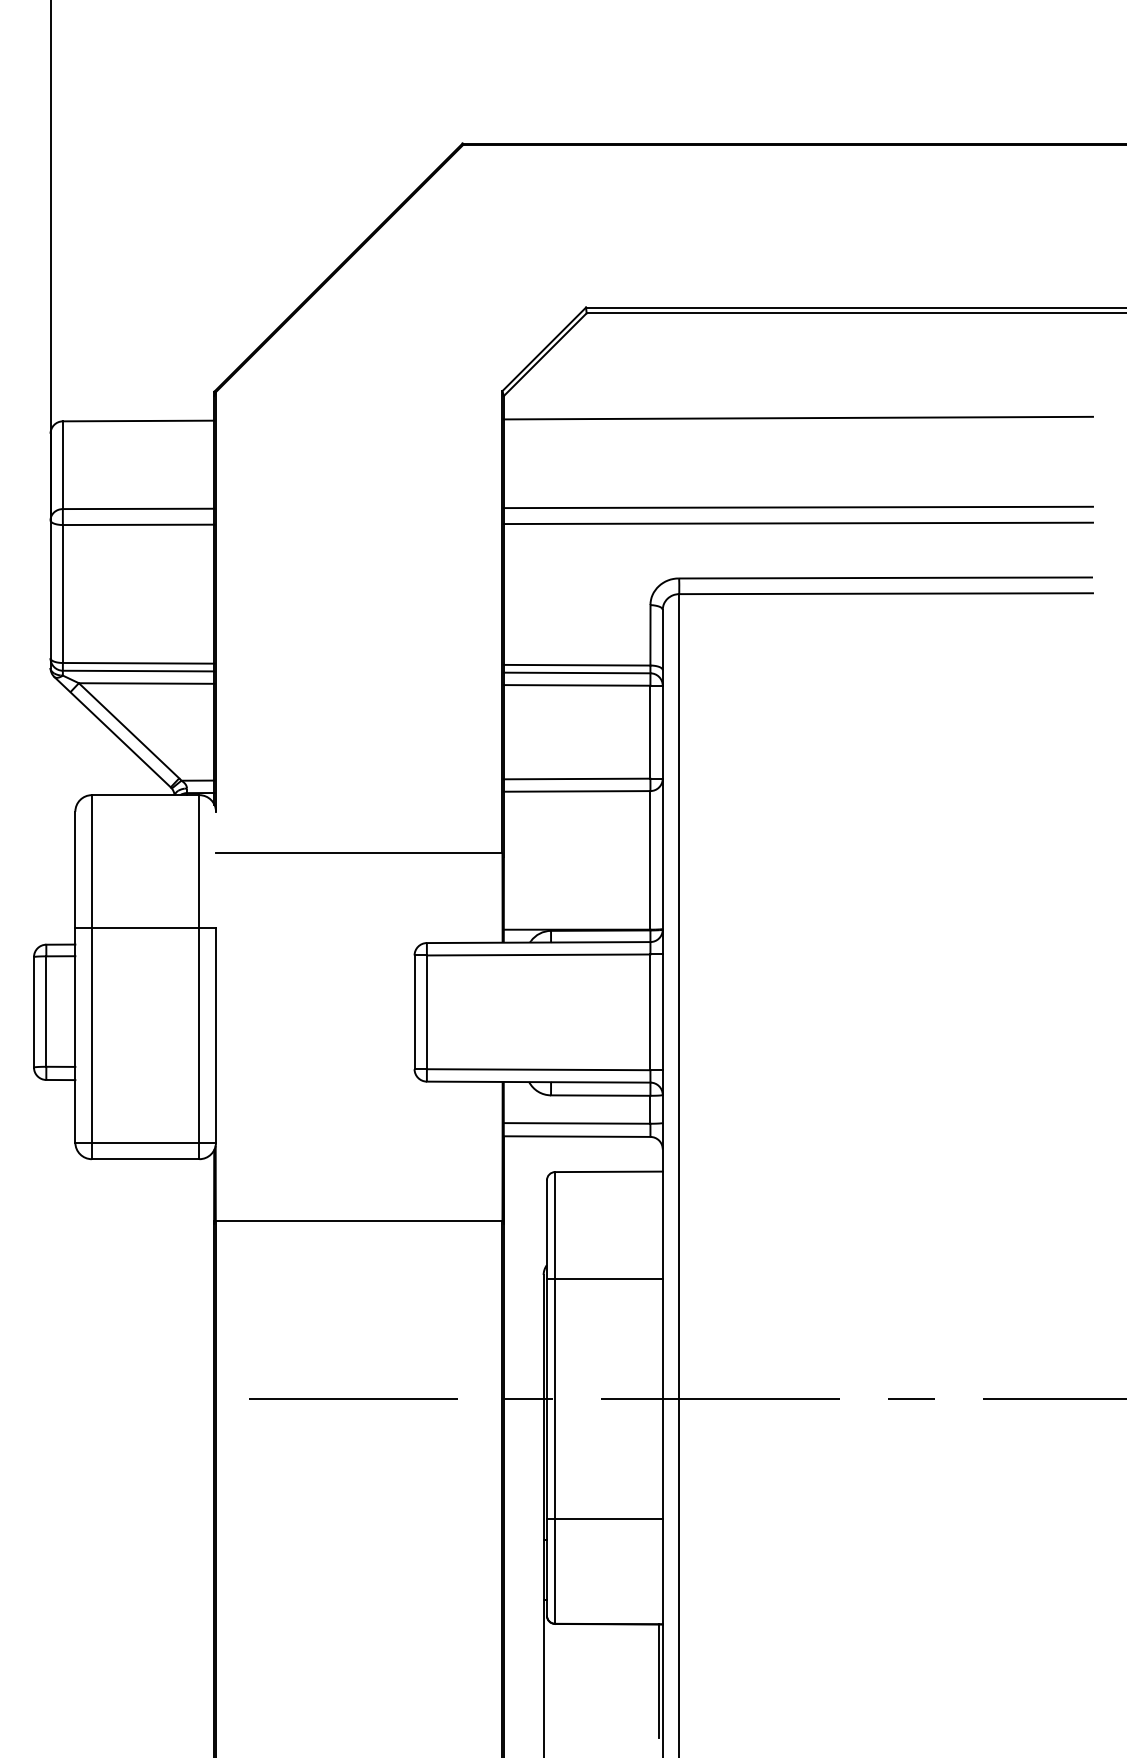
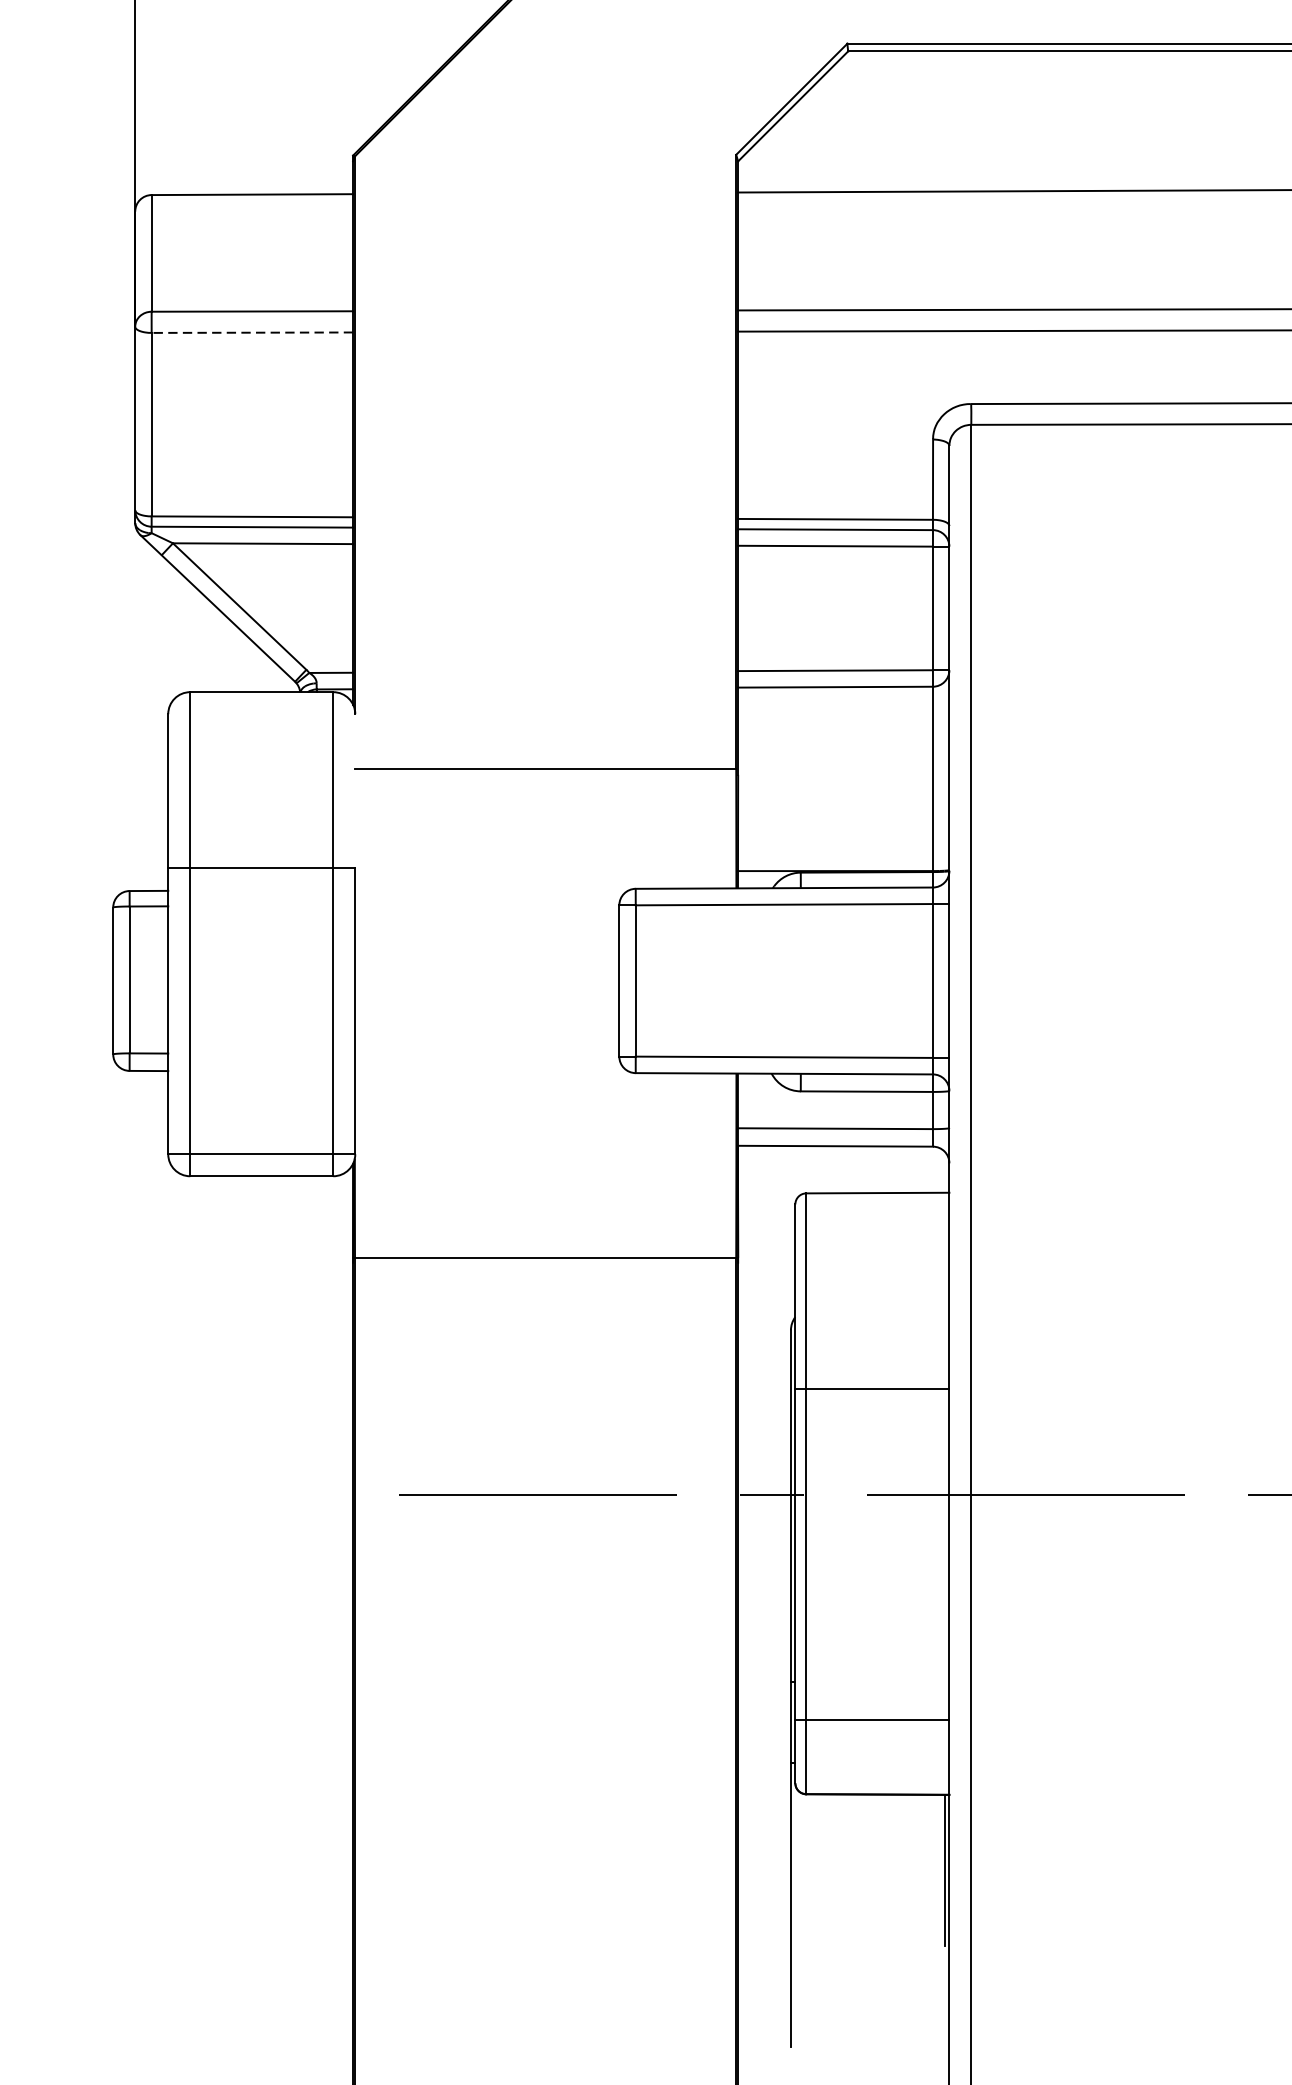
line: (138, 524) -> (252, 332), solid -> dashed
line: (604, 1279) -> (871, 1389), moved
line: (604, 1519) -> (871, 1720), moved

